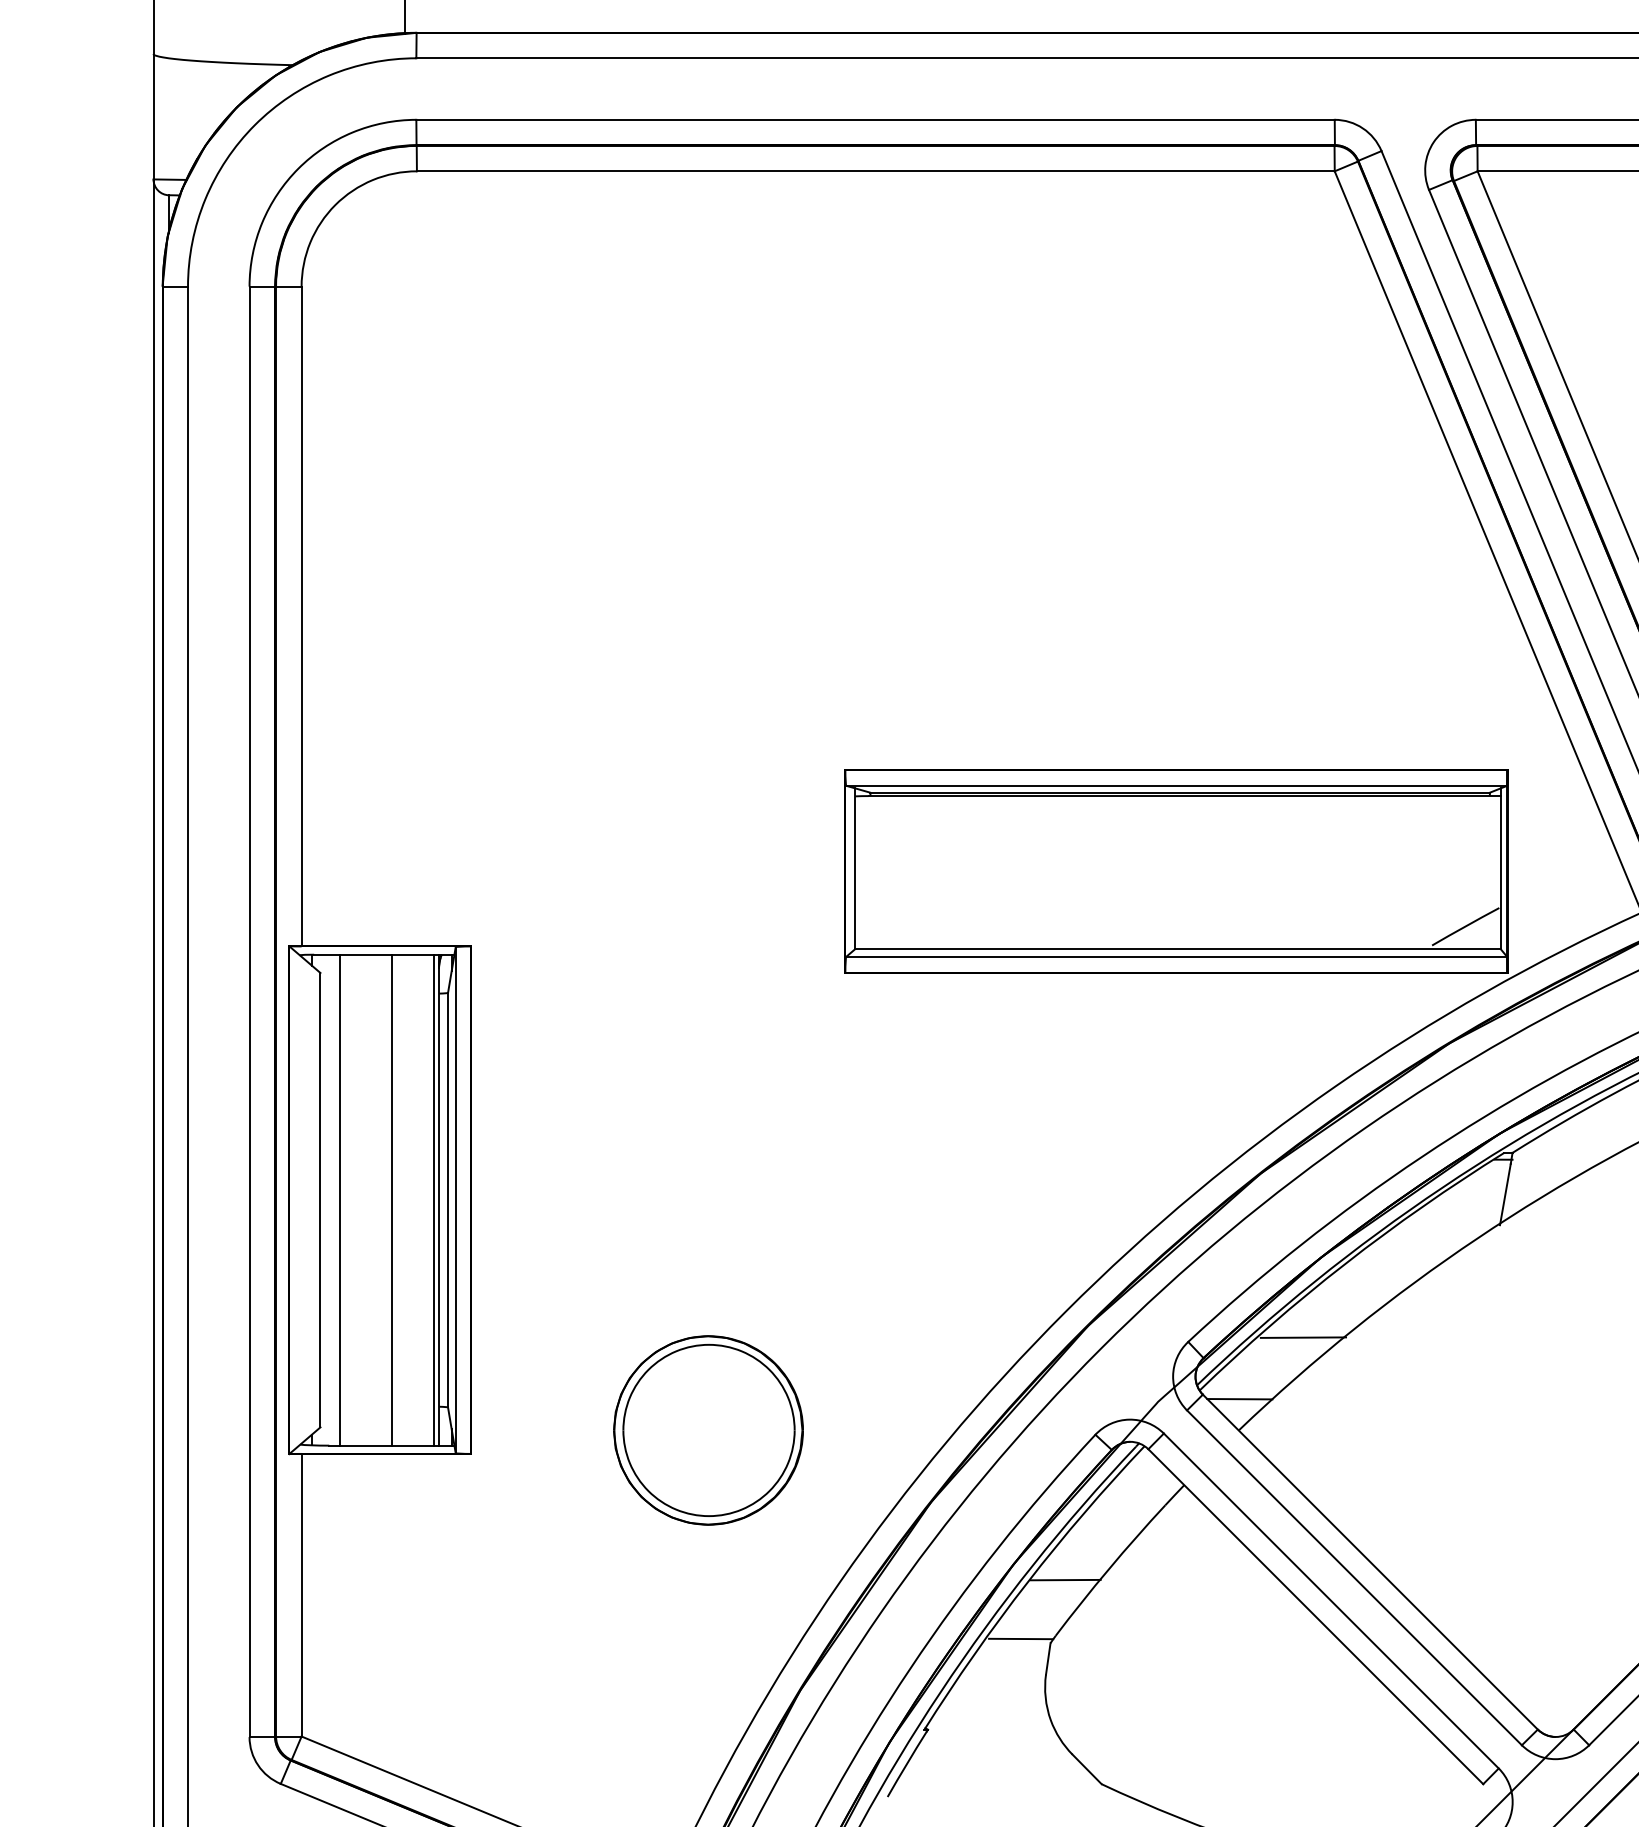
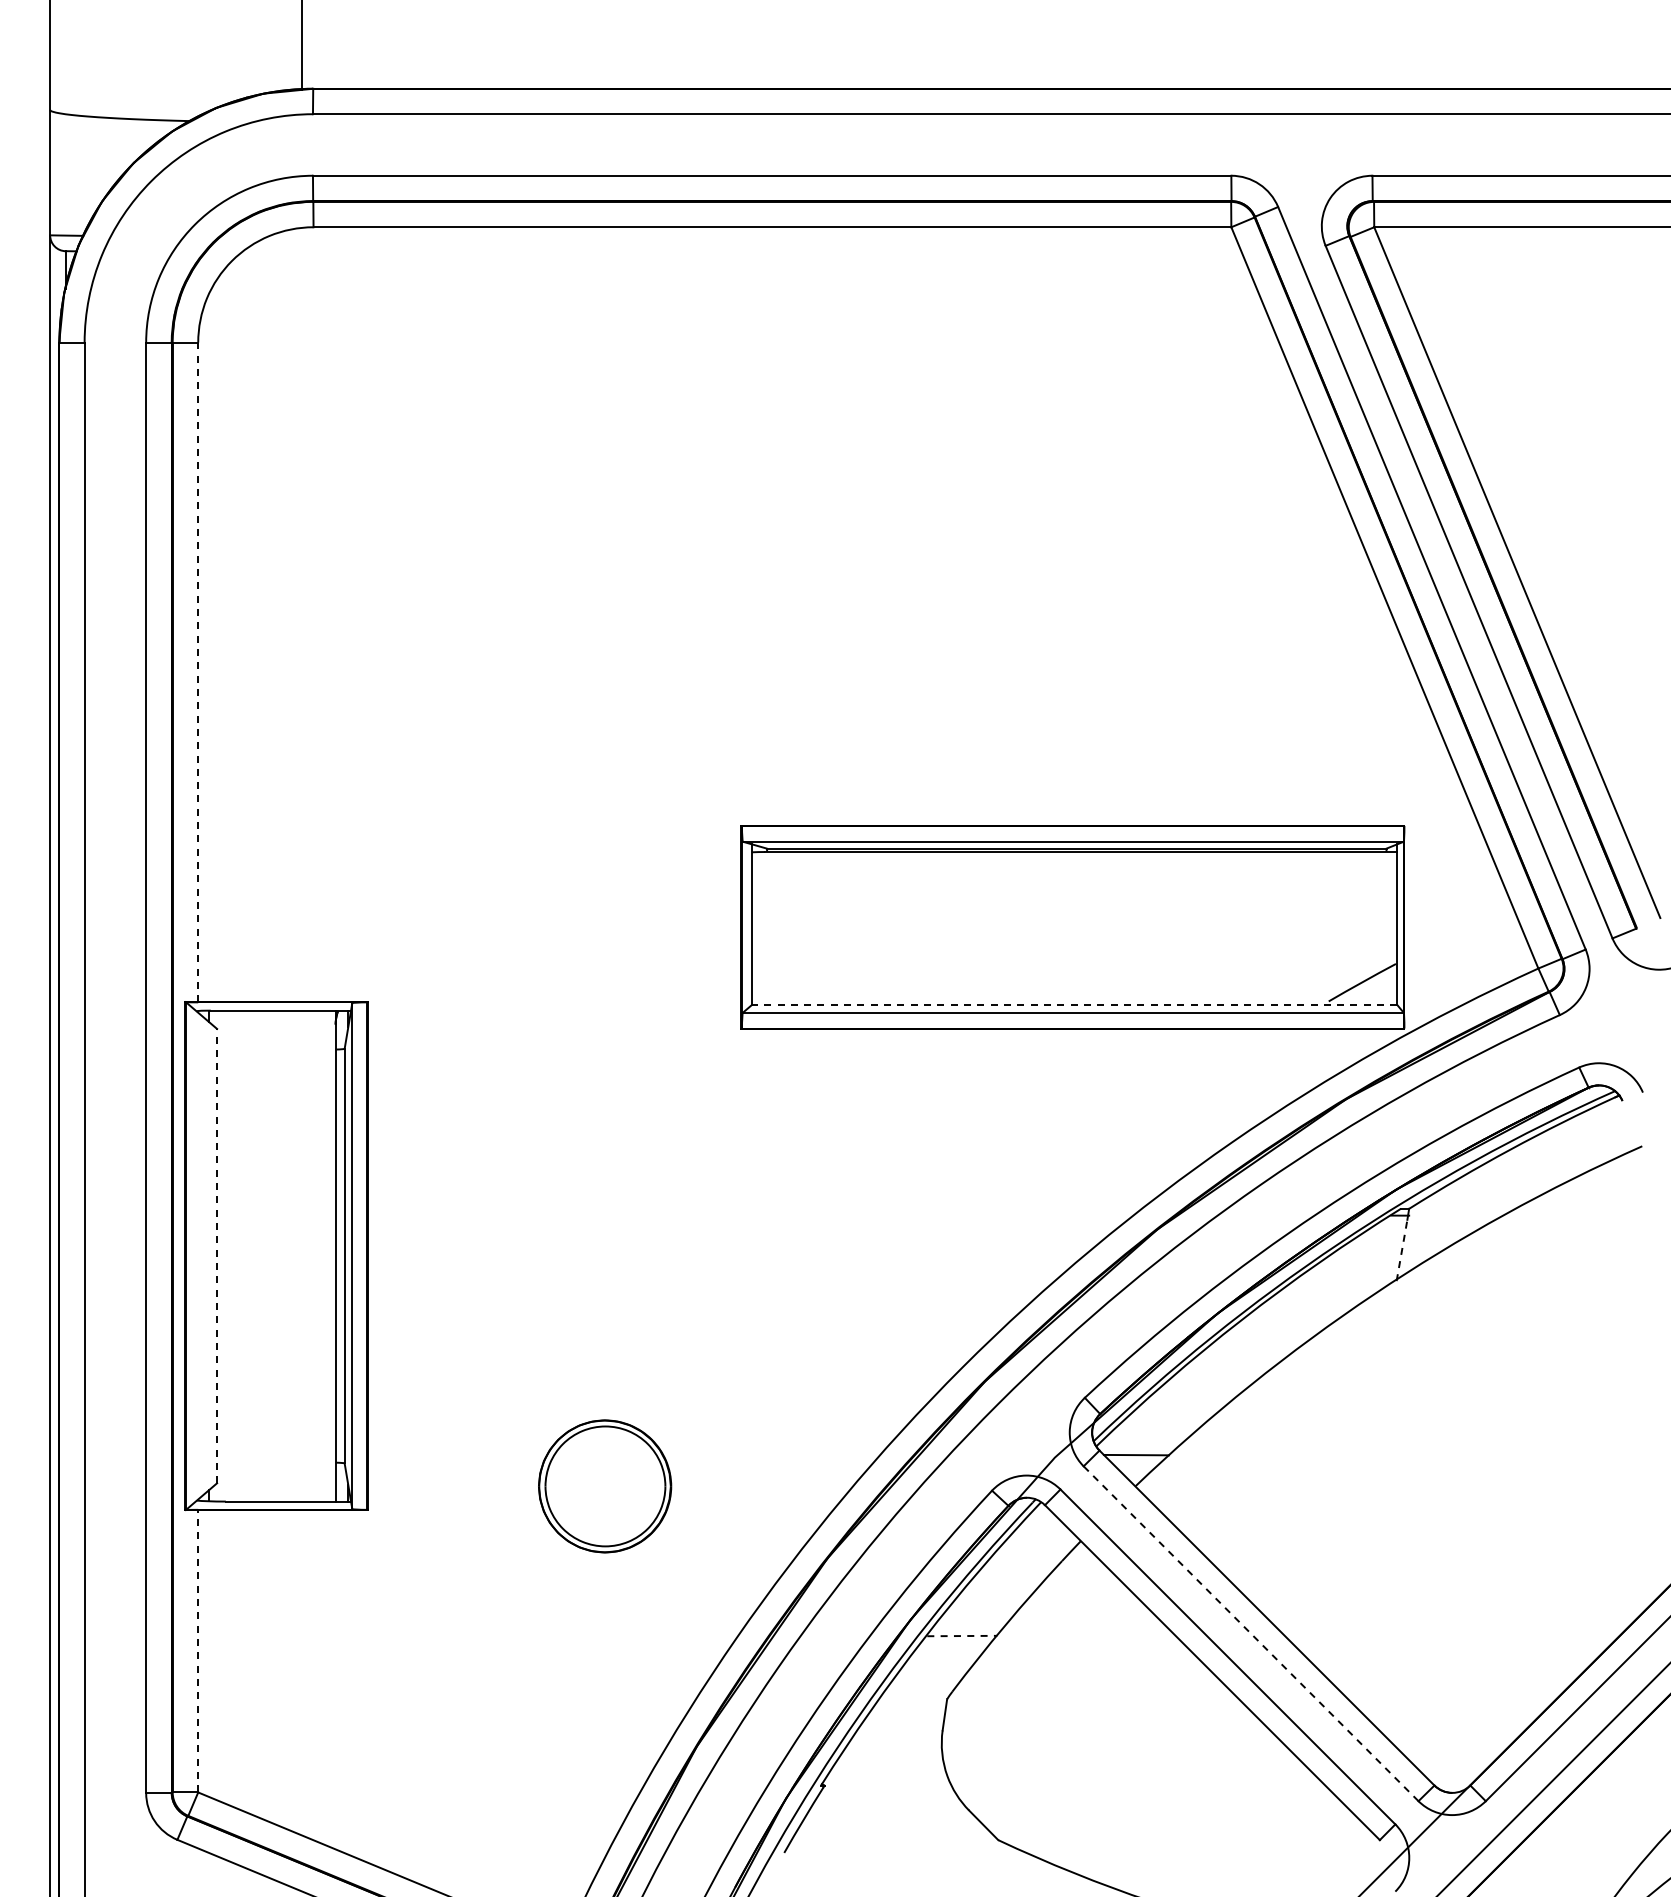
line: (301, 616) -> (198, 672), solid -> dashed
line: (1177, 949) -> (1074, 1005), solid -> dashed
line: (1505, 1193) -> (1402, 1249), solid -> dashed
line: (320, 1199) -> (217, 1255), solid -> dashed
line: (339, 1199) -> (236, 1255), removed
line: (391, 1199) -> (288, 1255), removed
line: (434, 1199) -> (331, 1255), removed
line: (1302, 1337) -> (1199, 1393), removed
part: (707, 1430) -> (604, 1486), size x0.7
line: (1354, 1577) -> (1251, 1633), solid -> dashed
line: (1065, 1580) -> (962, 1636), solid -> dashed
line: (301, 1594) -> (198, 1650), solid -> dashed
line: (1020, 1638) -> (917, 1694), removed

